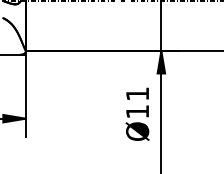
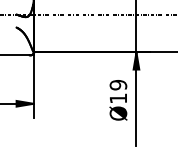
text: (137, 94) -> (118, 85), Ø11 -> Ø19

